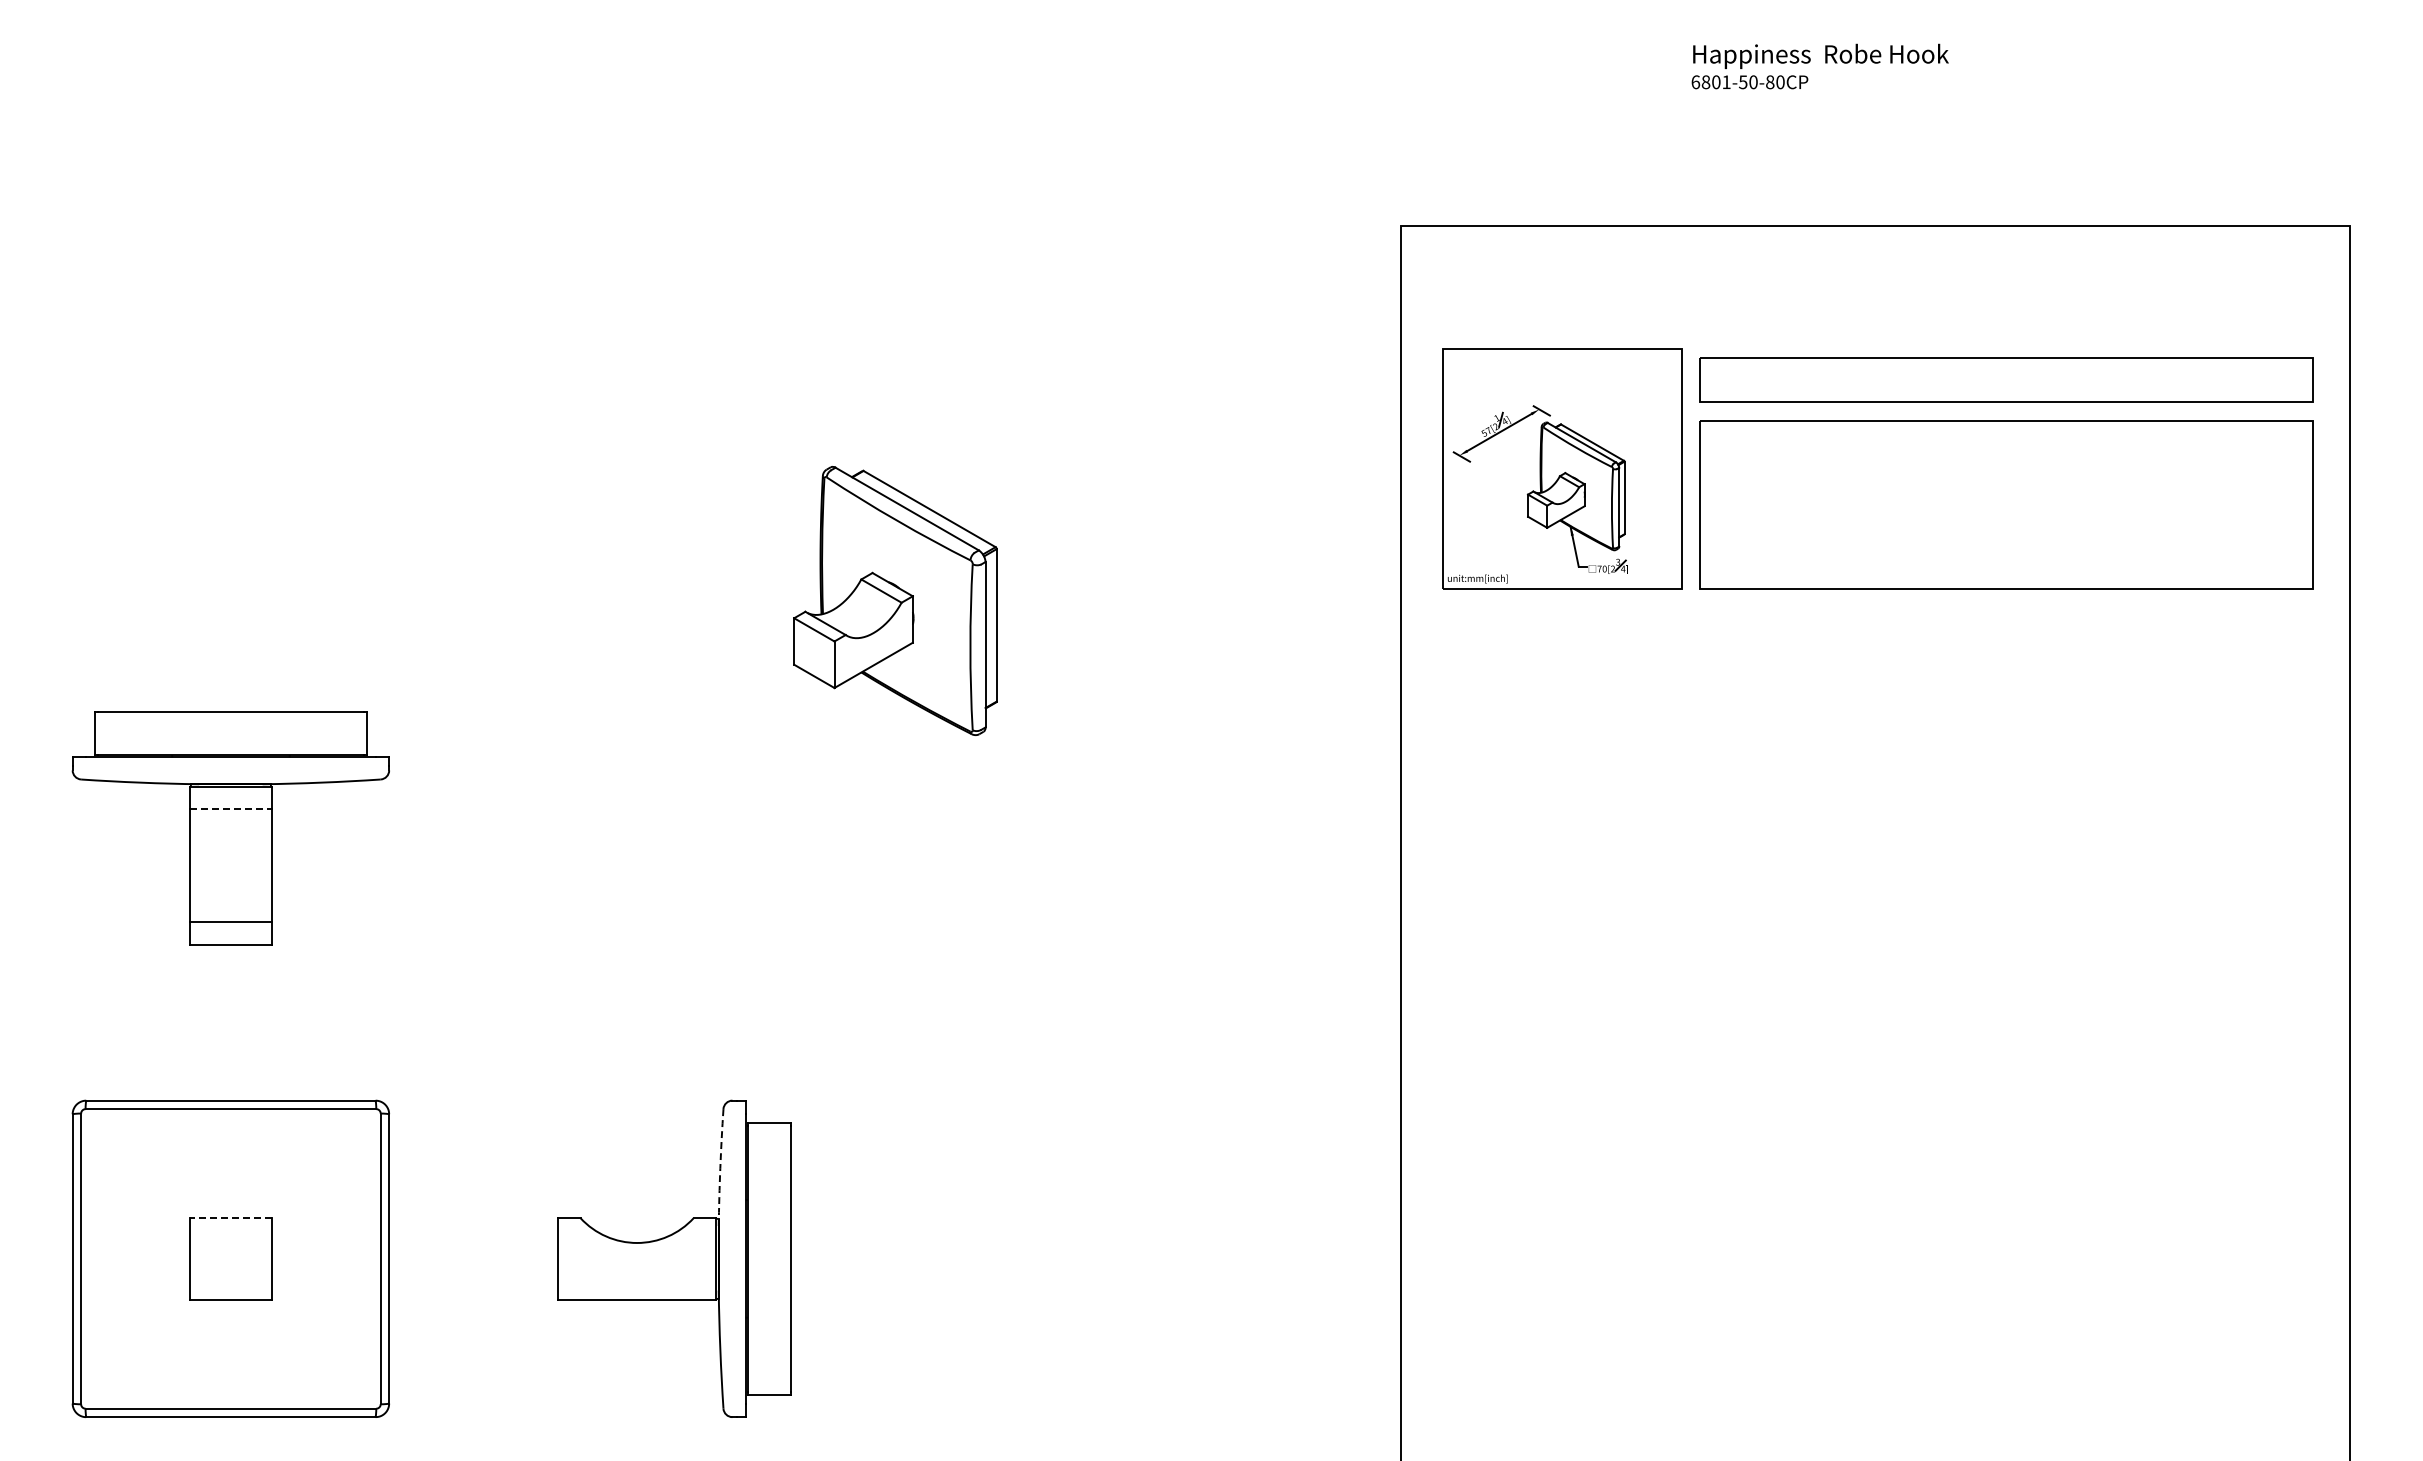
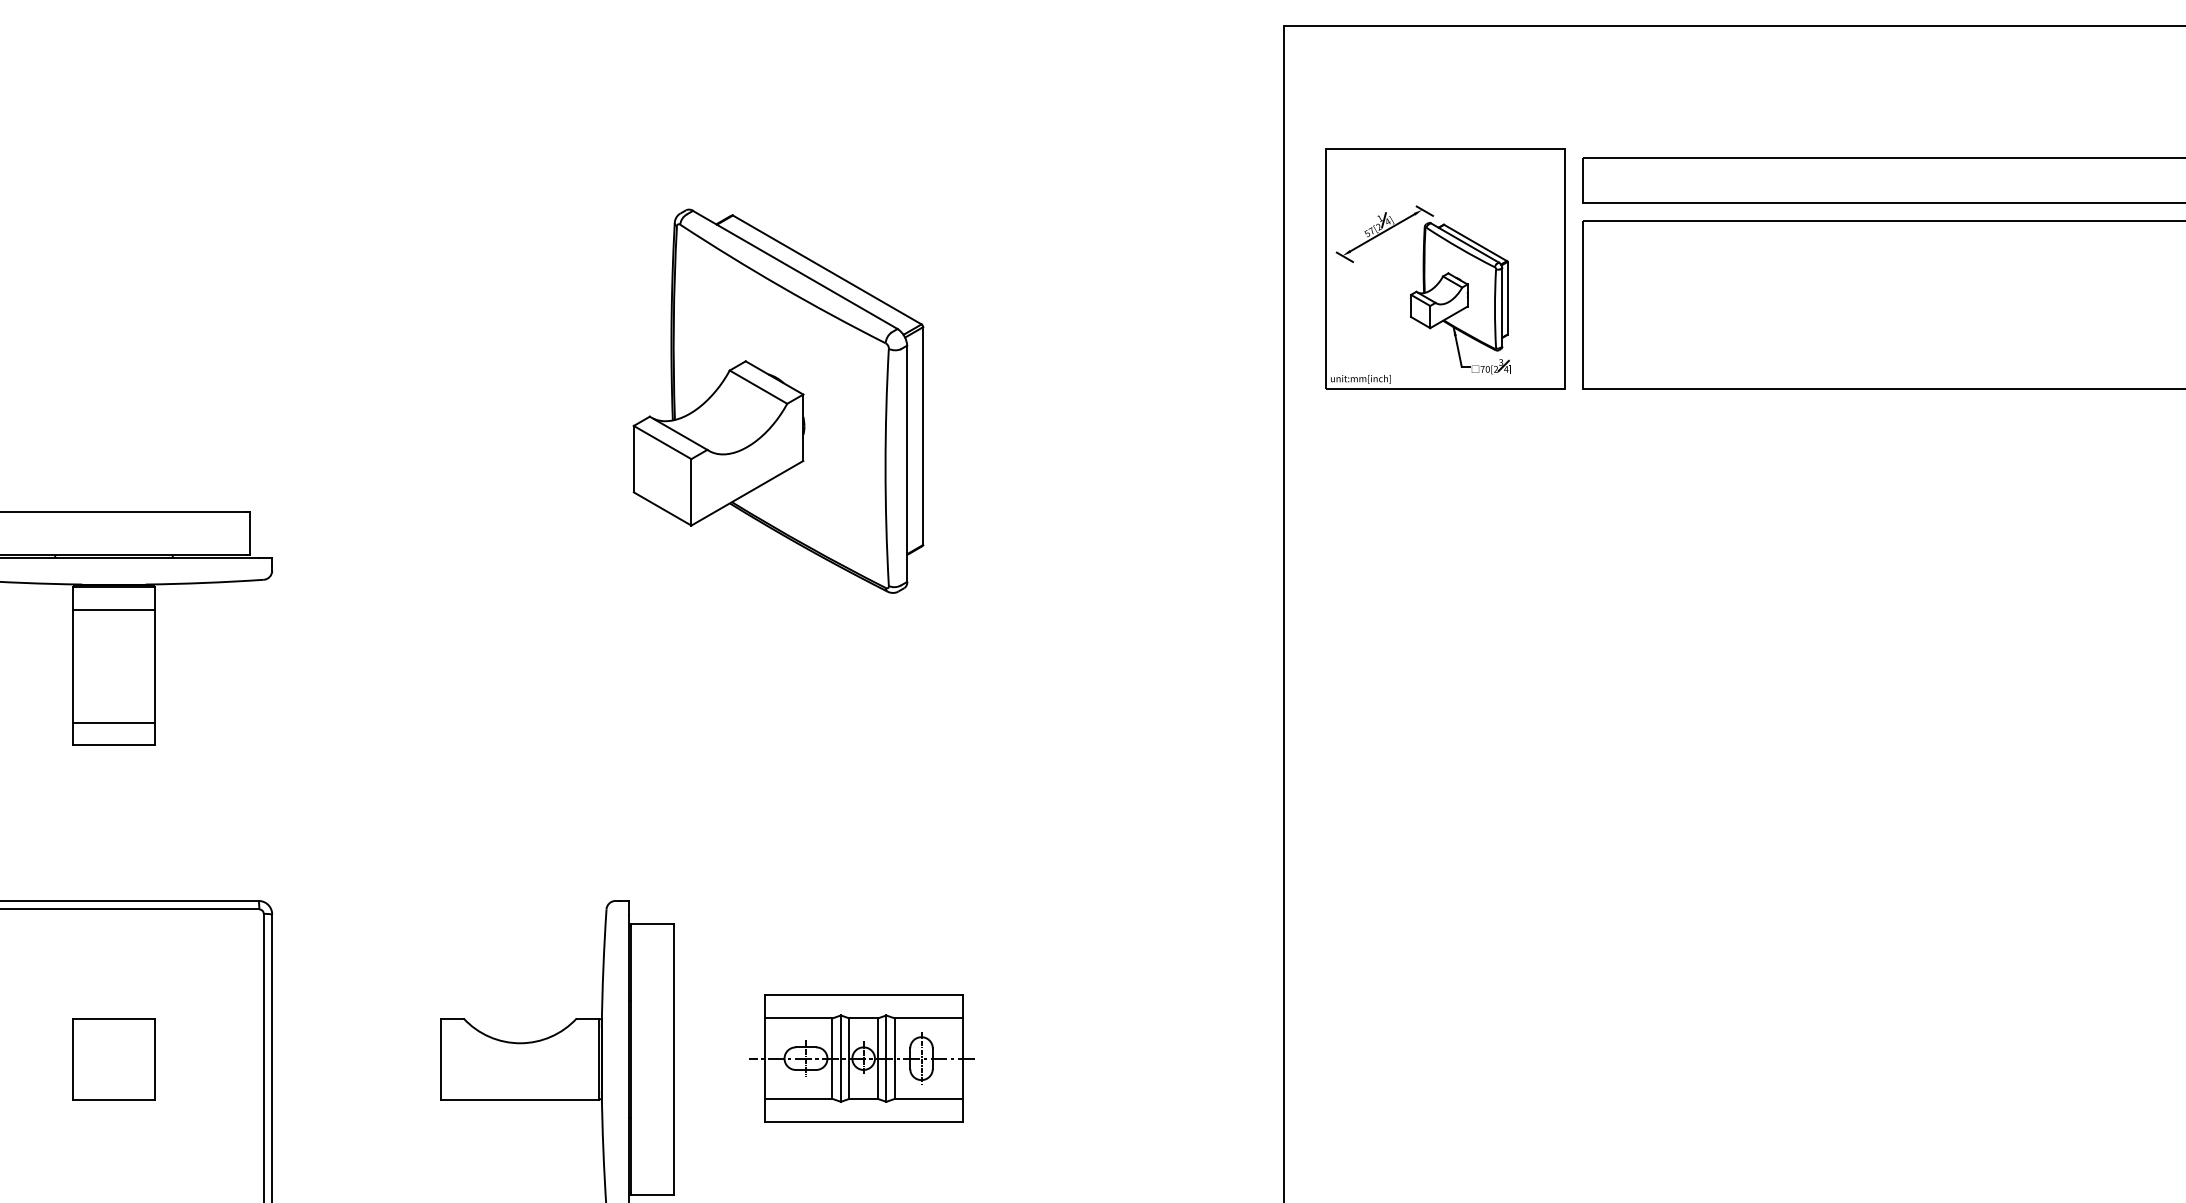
part: (895, 600) -> (778, 400), size x1.43
line: (230, 809) -> (113, 609), dashed -> solid
arc: (720, 1168) -> (603, 968), dashed -> solid
line: (230, 1218) -> (113, 1018), dashed -> solid
part: (978, 1258) -> (861, 1058), added

